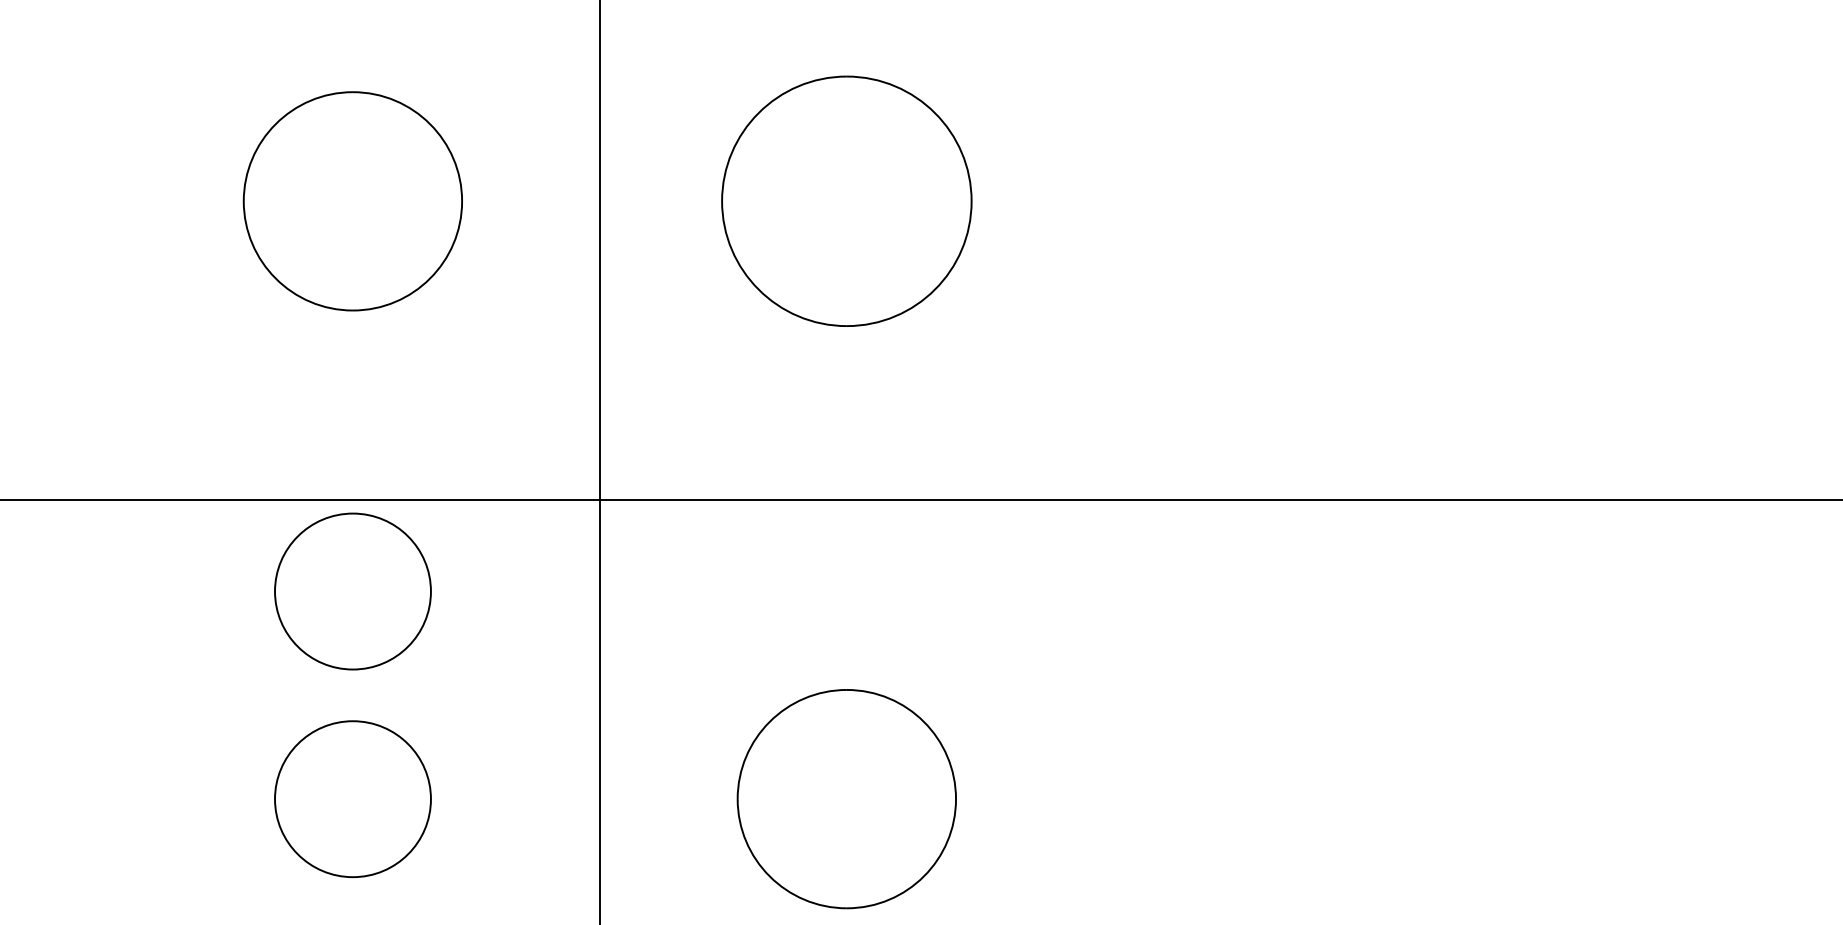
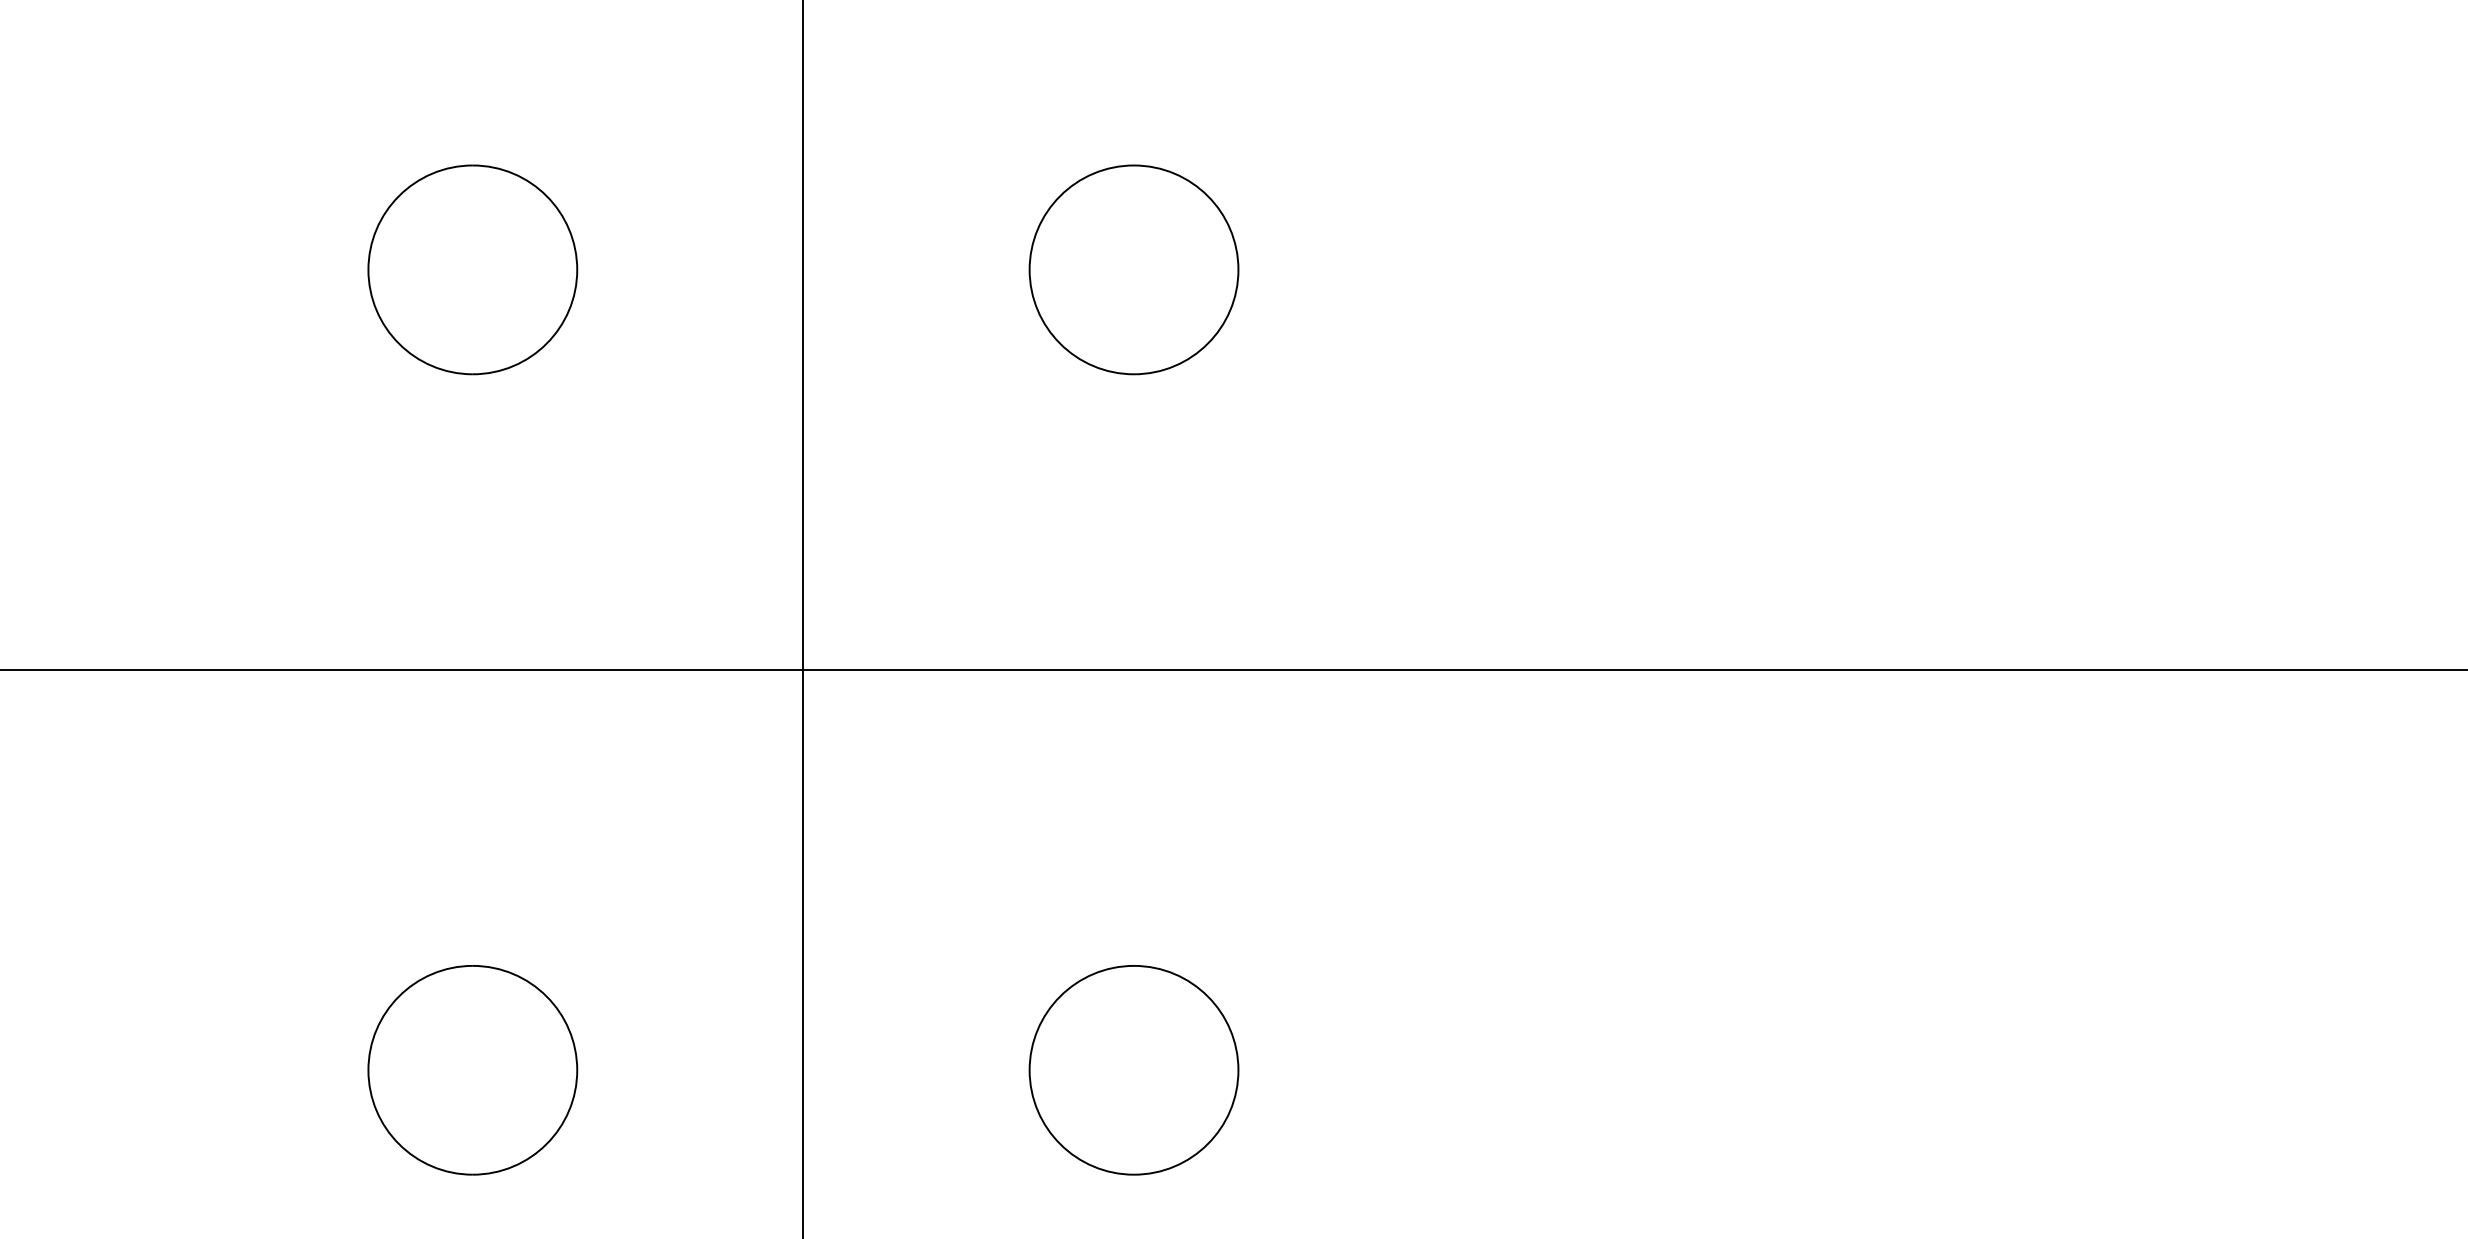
part: (352, 201) -> (472, 269), size x0.71
part: (846, 201) -> (1133, 269), size x0.62
part: (352, 591) -> (472, 792), removed
part: (846, 799) -> (1133, 1070), size x0.71

